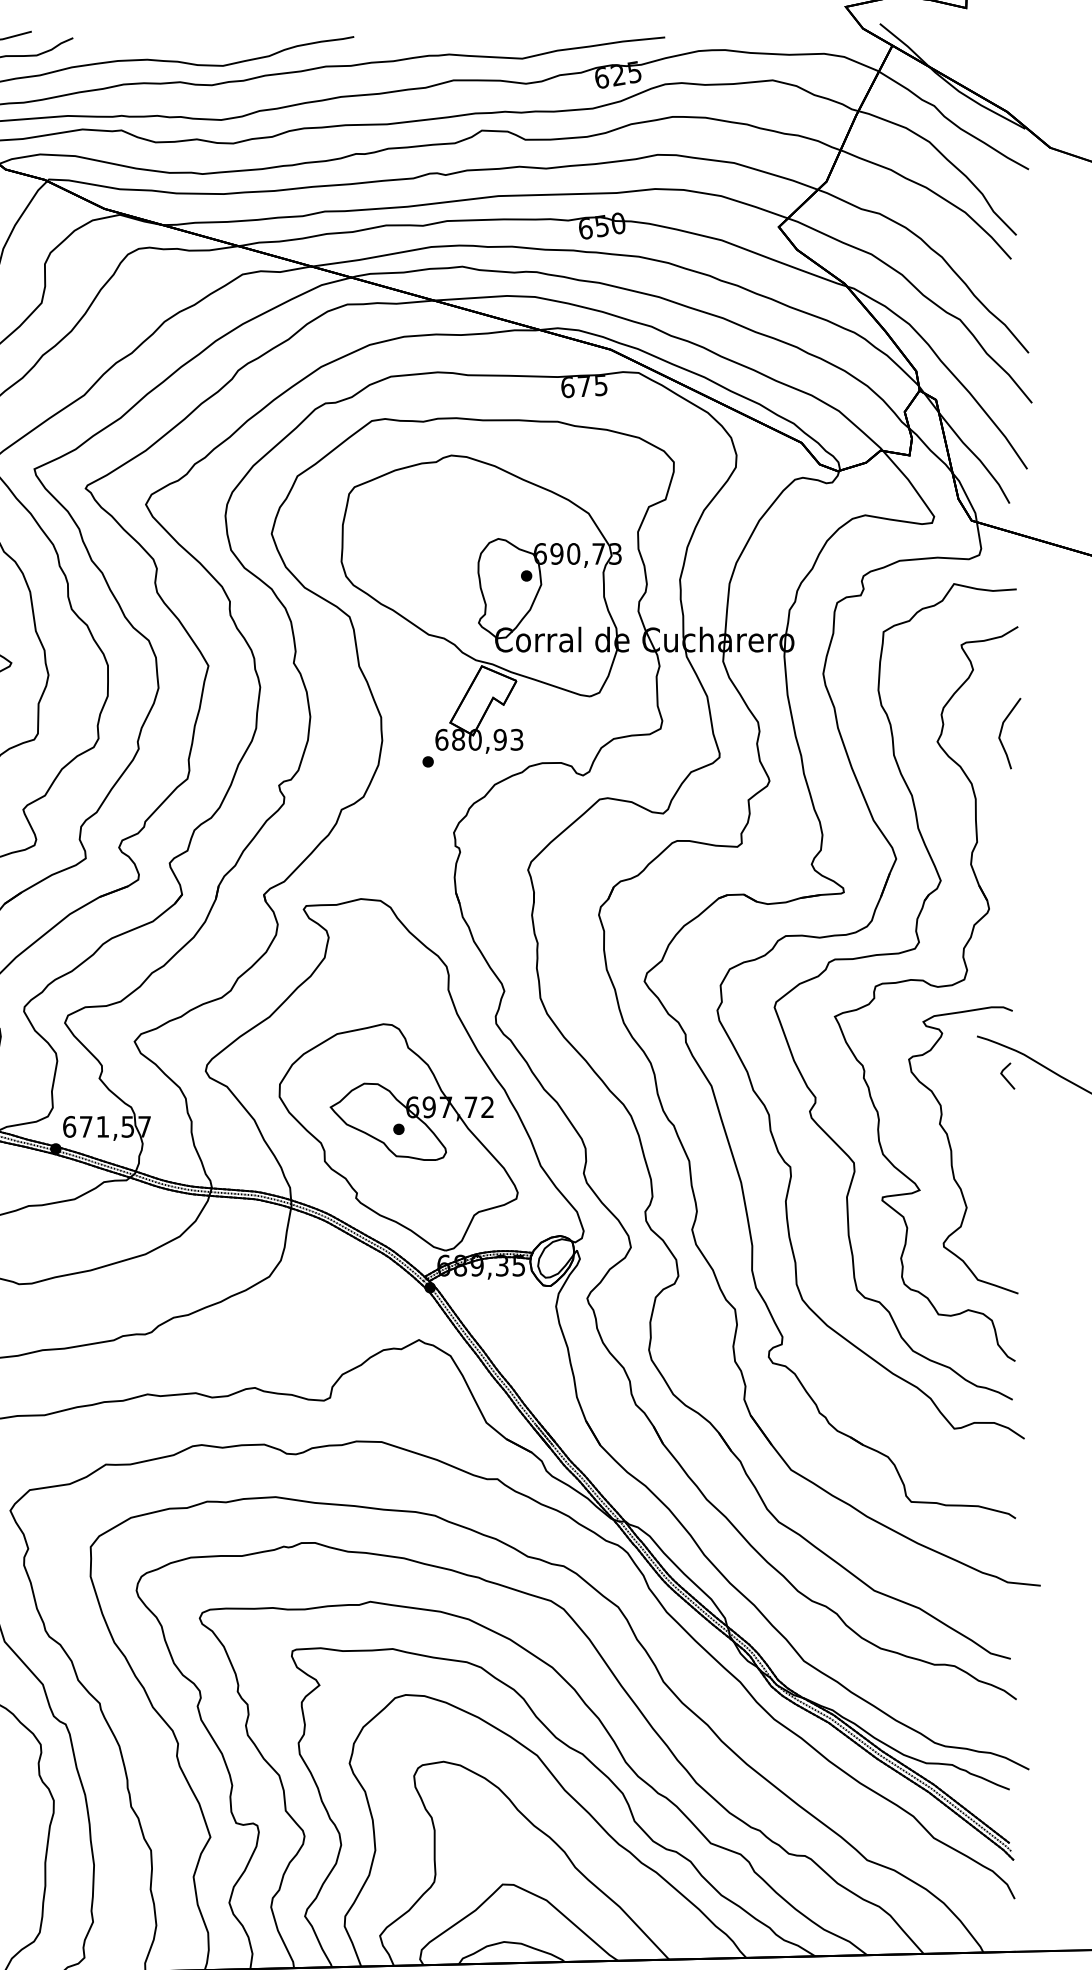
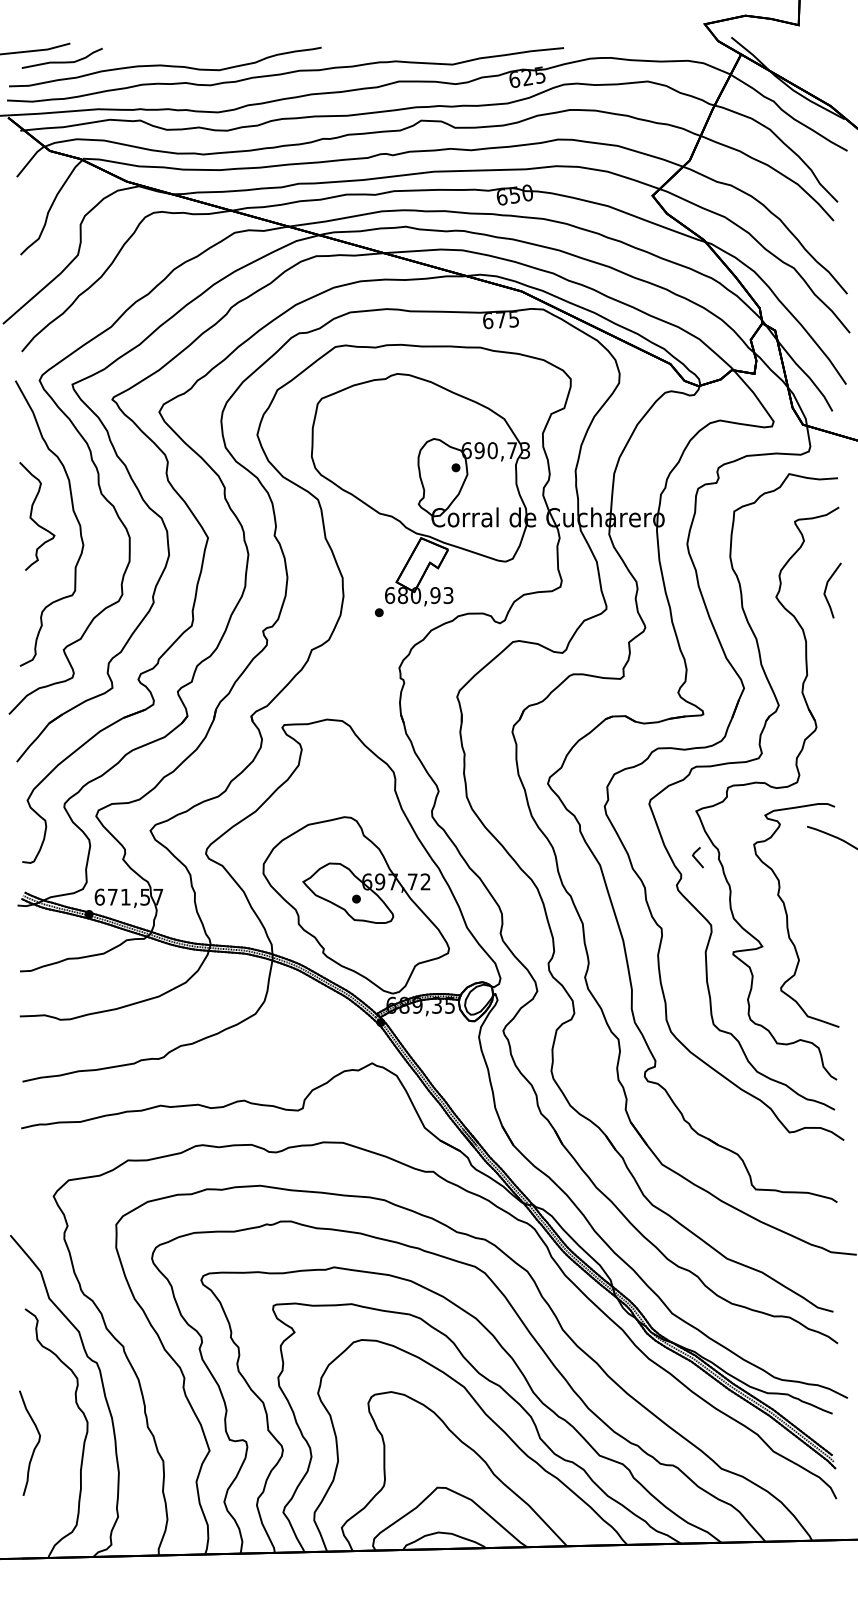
part: (1007, 1075) -> (697, 857), moved

